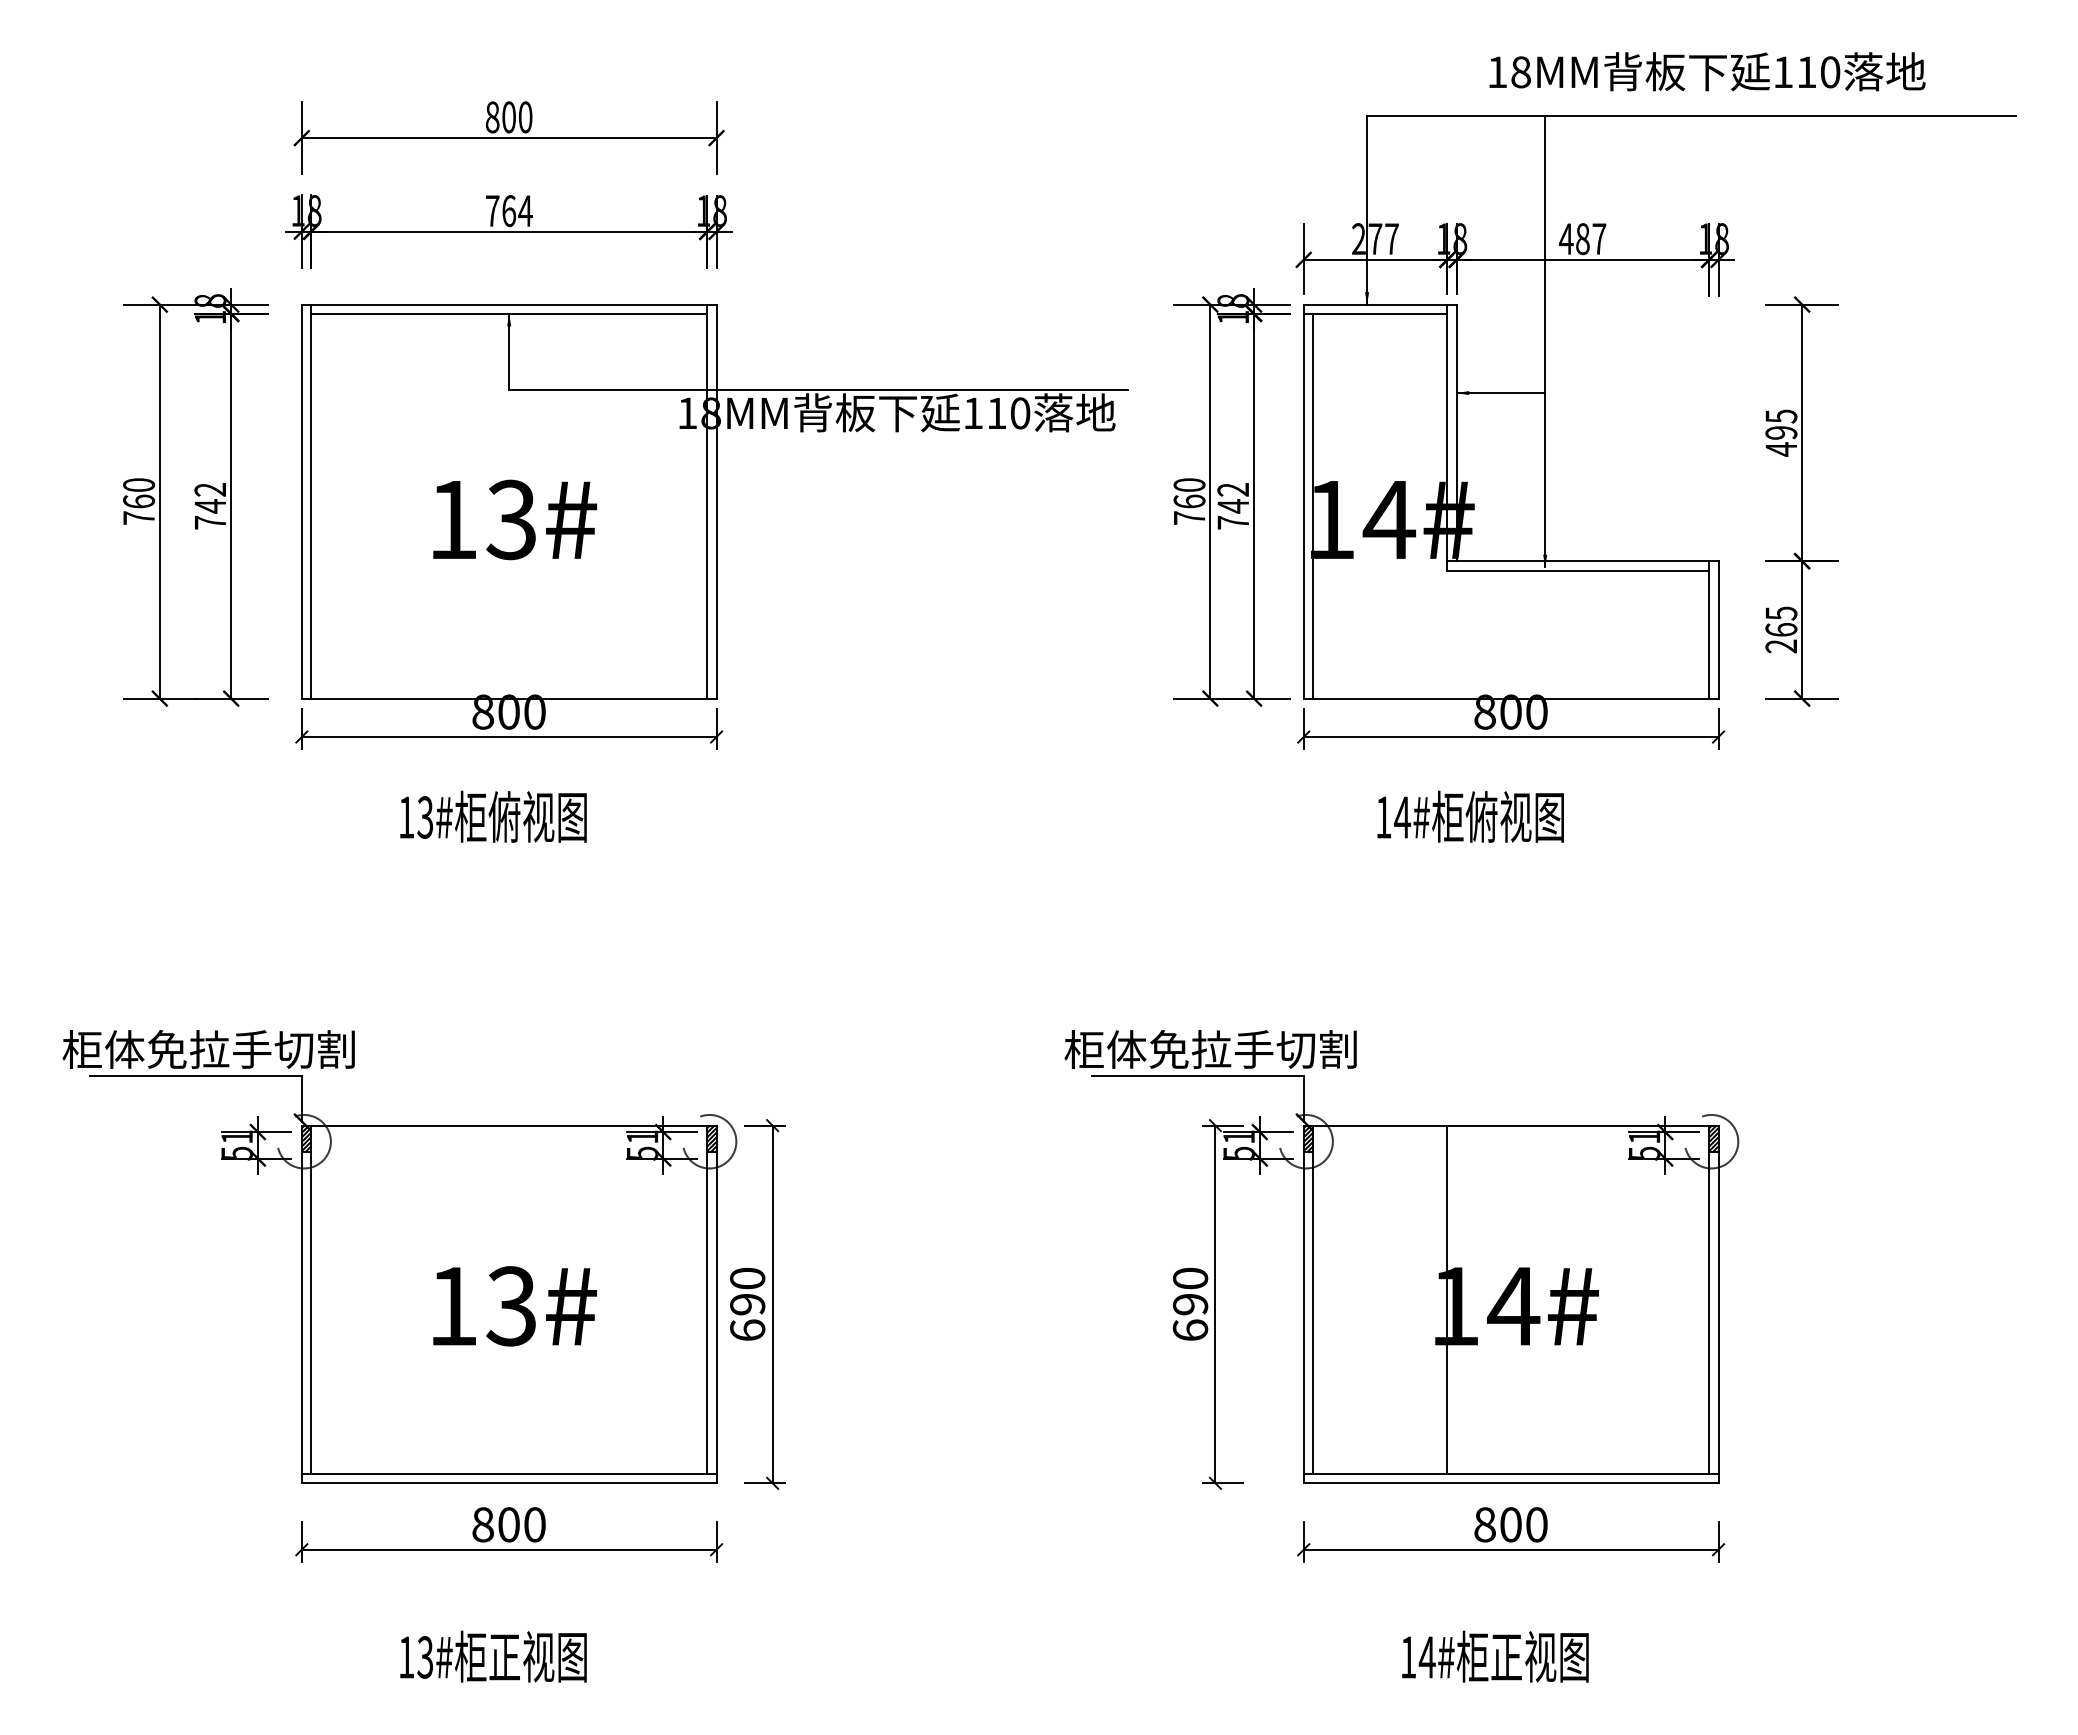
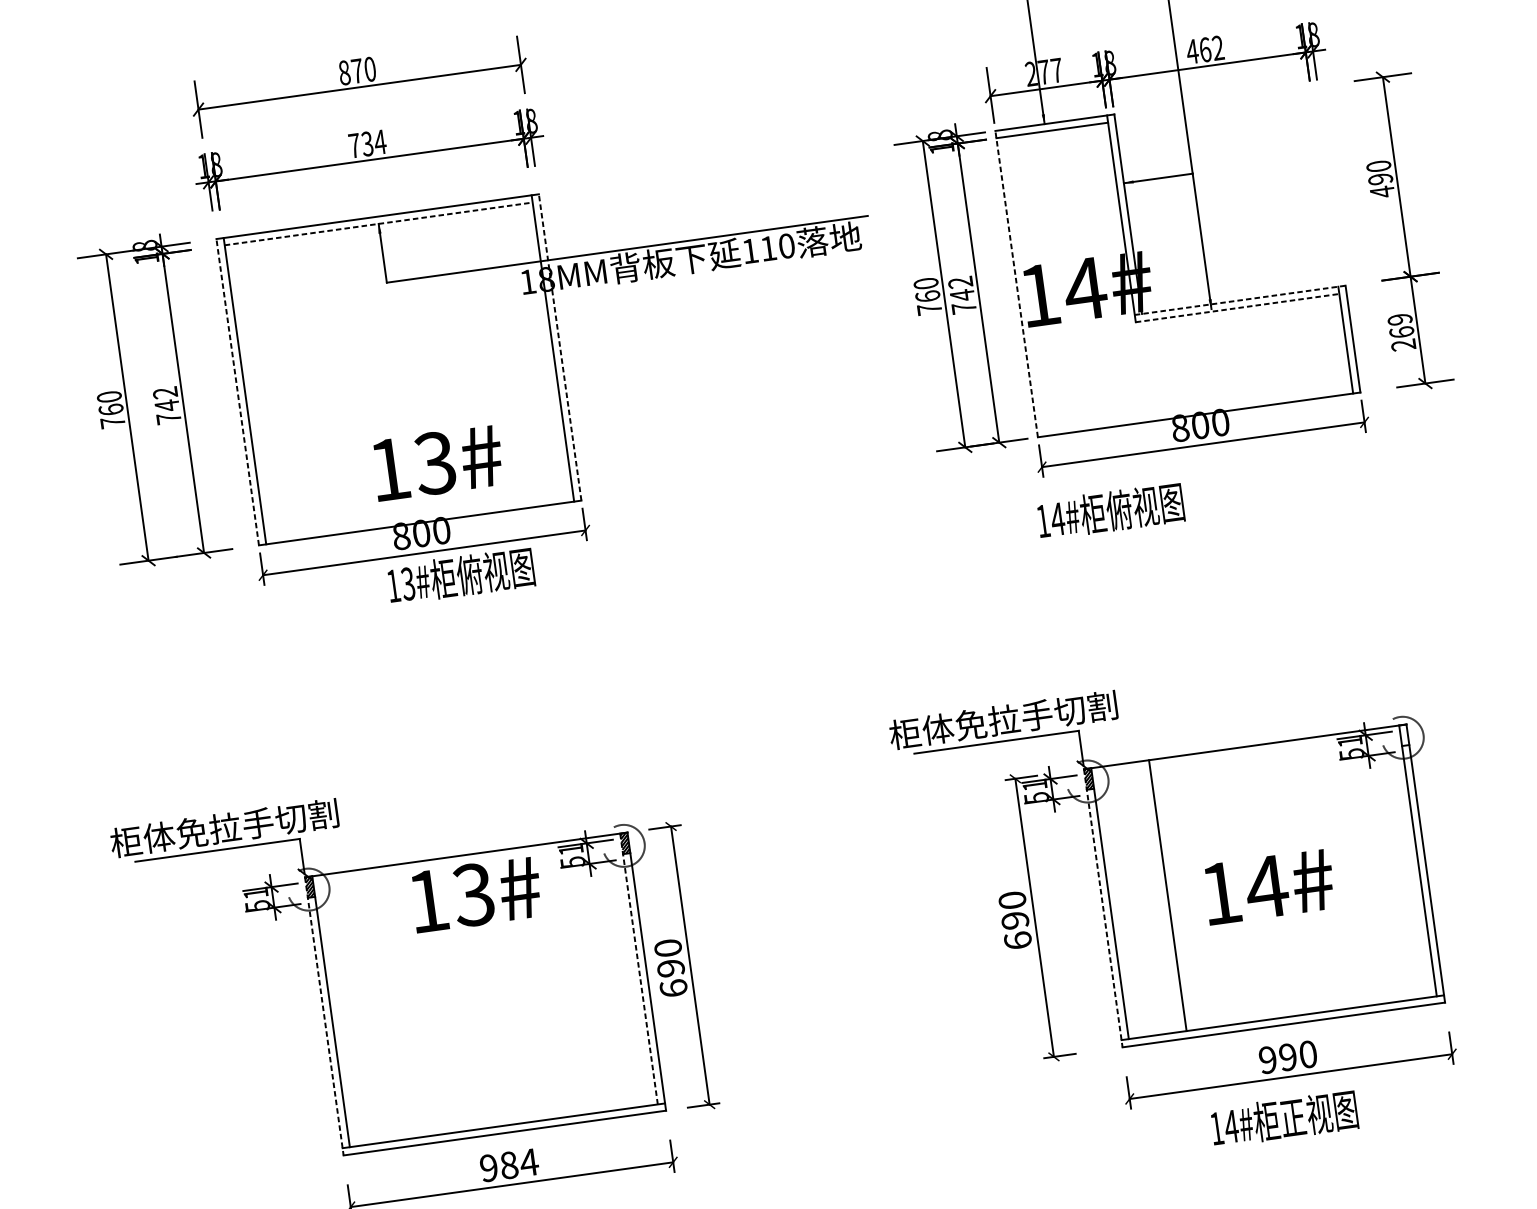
text: (508, 117) -> (356, 71), 800 -> 870
text: (509, 211) -> (367, 144), 764 -> 734
text: (1591, 239) -> (1212, 49), 487 -> 462
line: (509, 313) -> (378, 223), solid -> dashed
text: (1781, 416) -> (1378, 166), 495 -> 490
line: (301, 501) -> (237, 392), solid -> dashed
line: (716, 501) -> (560, 347), solid -> dashed
line: (1303, 501) -> (1016, 284), solid -> dashed
line: (1313, 505) -> (1024, 286), removed
text: (515, 519) -> (438, 462), moved
line: (1582, 561) -> (1239, 300), solid -> dashed
line: (1578, 570) -> (1237, 308), solid -> dashed
text: (1781, 613) -> (1400, 319), 265 -> 269
text: (493, 816) -> (461, 575), moved
text: (1470, 816) -> (1110, 511), moved
hatch: (1713, 1138) -> (1403, 735), removed
line: (707, 1299) -> (639, 968), solid -> dashed
line: (1447, 1299) -> (1167, 895), moved
line: (301, 1304) -> (324, 1016), solid -> dashed
line: (1303, 1304) -> (1103, 908), solid -> dashed
text: (515, 1306) -> (476, 894), moved
text: (509, 1524) -> (509, 1165), 800 -> 984
text: (1497, 1524) -> (1277, 1058), 800 -> 990
text: (1495, 1656) -> (1284, 1118), moved

